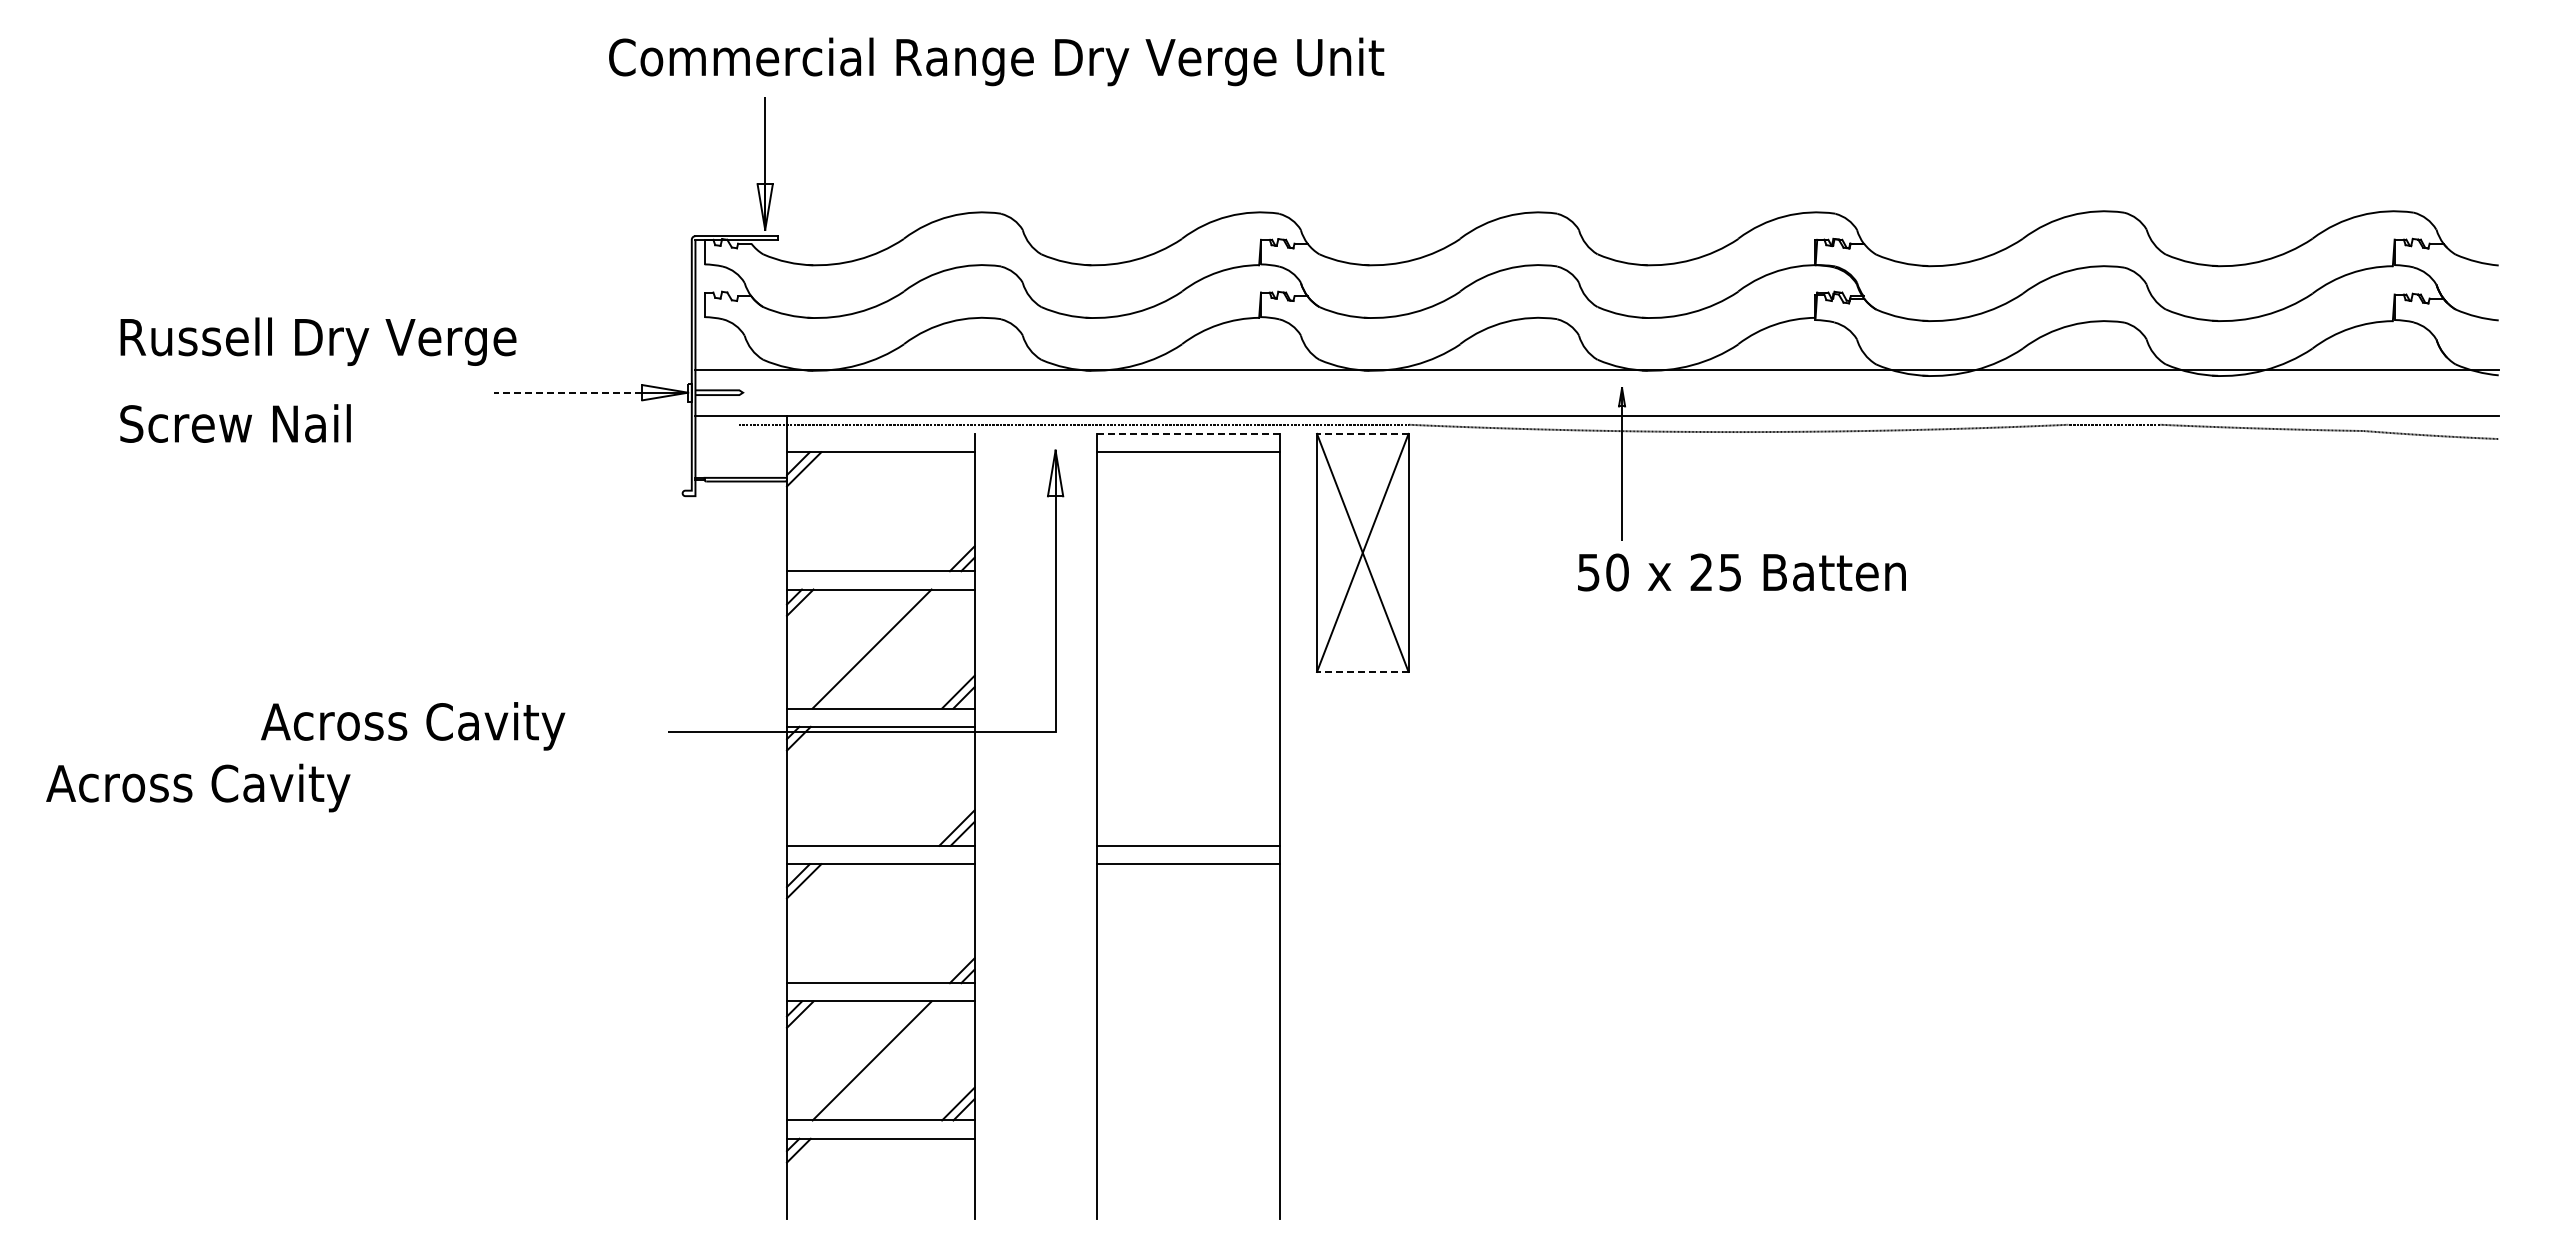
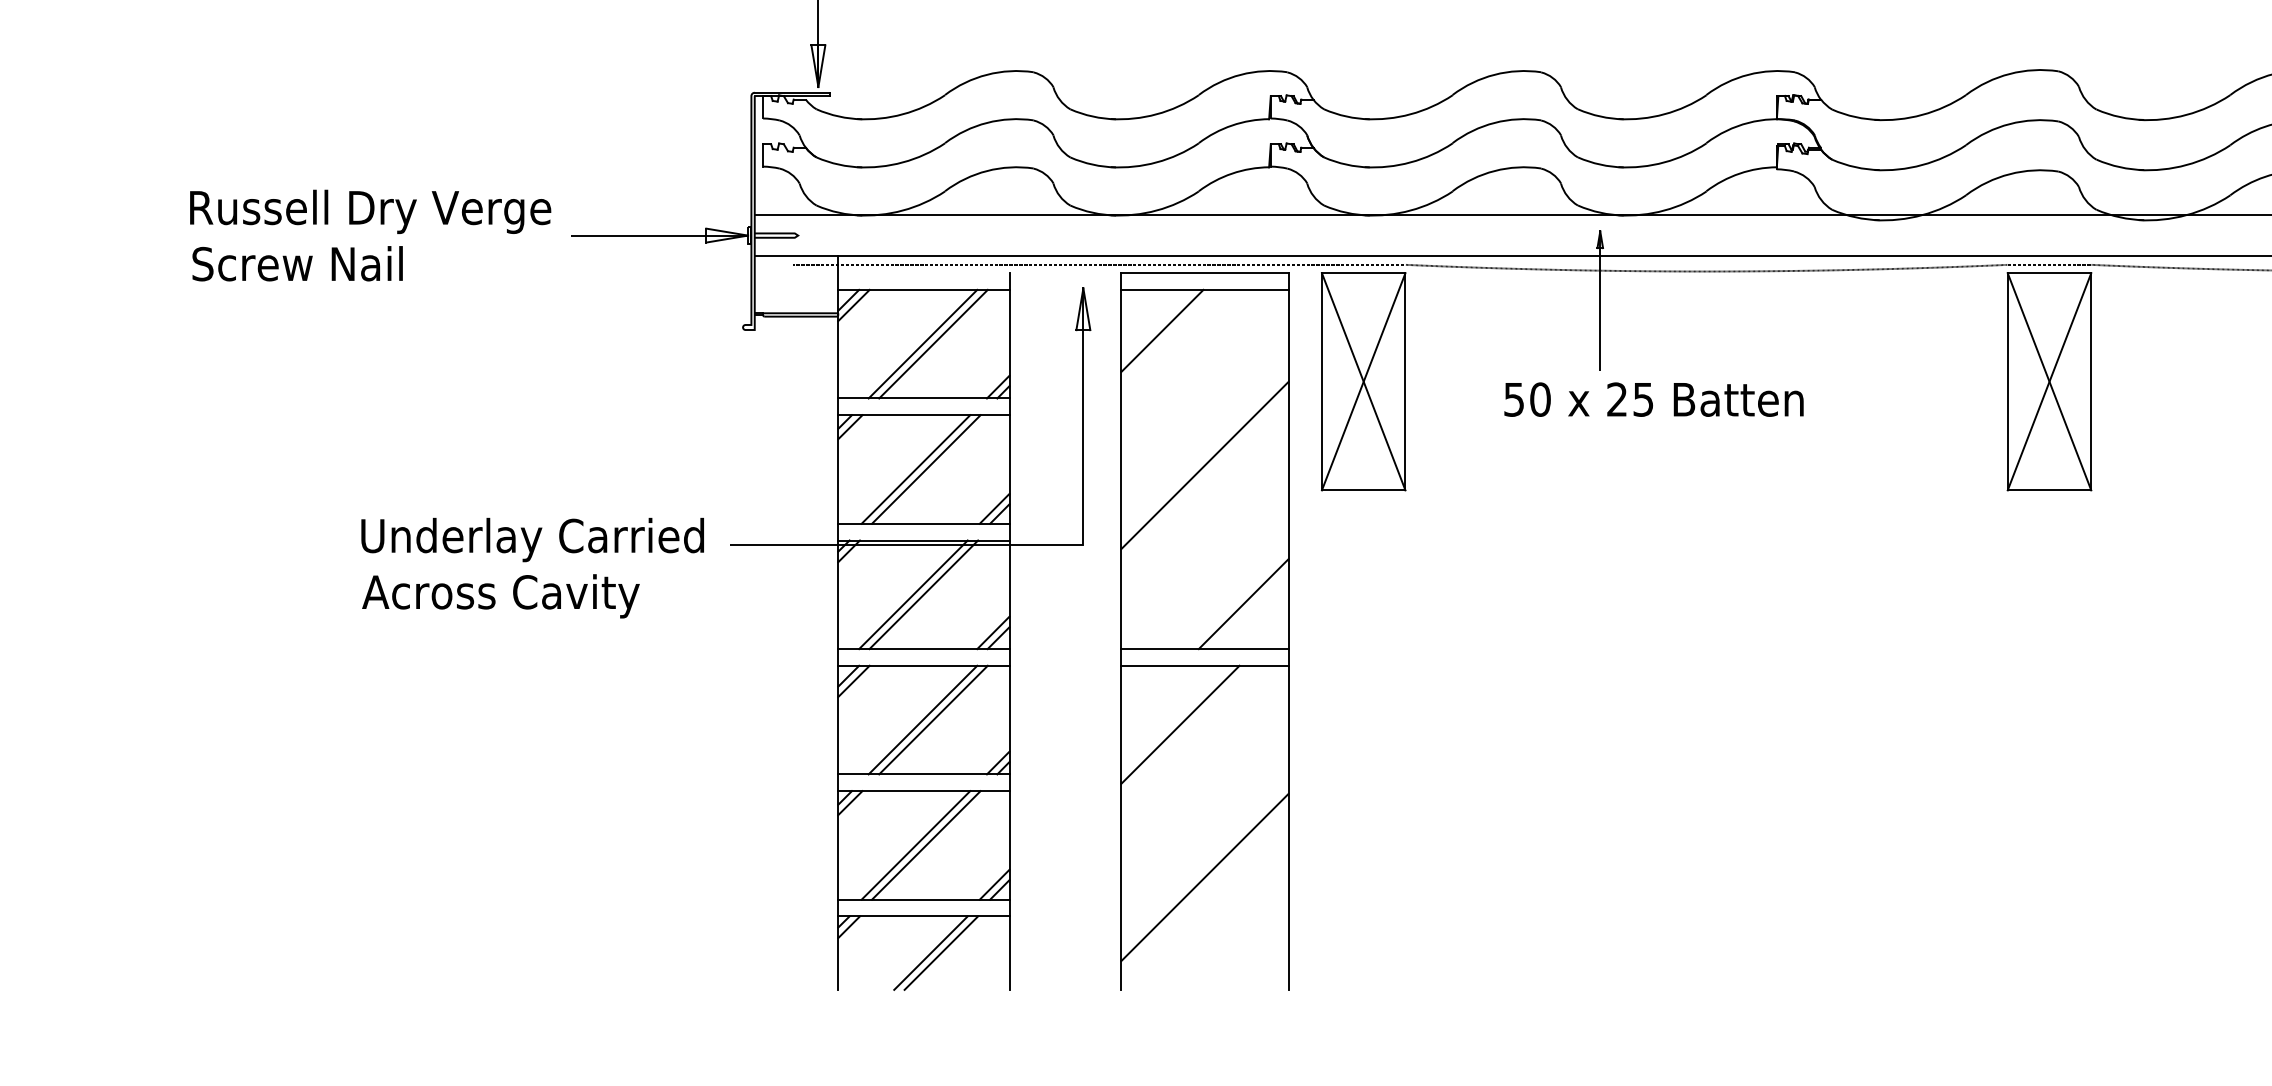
text: (318, 341) -> (370, 211), moved
line: (567, 392) -> (637, 235), dashed -> solid
text: (235, 423) -> (297, 263), moved
line: (1188, 433) -> (1204, 272), dashed -> solid
line: (1362, 433) -> (1363, 272), dashed -> solid
line: (1142, 497) -> (1162, 331), added
line: (879, 511) -> (922, 343), added
line: (890, 511) -> (932, 343), added
part: (2114, 552) -> (2049, 381), added
text: (1741, 572) -> (1653, 399), moved
line: (1188, 644) -> (1204, 465), added
line: (882, 648) -> (925, 469), added
line: (1362, 671) -> (1363, 489), dashed -> solid
text: (450, 726) -> (531, 540), Across Cavity -> Underlay Carried
line: (868, 785) -> (912, 594), added
line: (880, 785) -> (923, 594), added
text: (198, 787) -> (501, 595), moved
line: (1231, 796) -> (1243, 604), added
line: (879, 923) -> (922, 719), added
line: (890, 923) -> (932, 719), added
line: (1161, 928) -> (1180, 724), added
line: (882, 1060) -> (925, 844), added
line: (1188, 1095) -> (1204, 876), added
line: (888, 1178) -> (930, 952), added
line: (899, 1178) -> (940, 952), added

